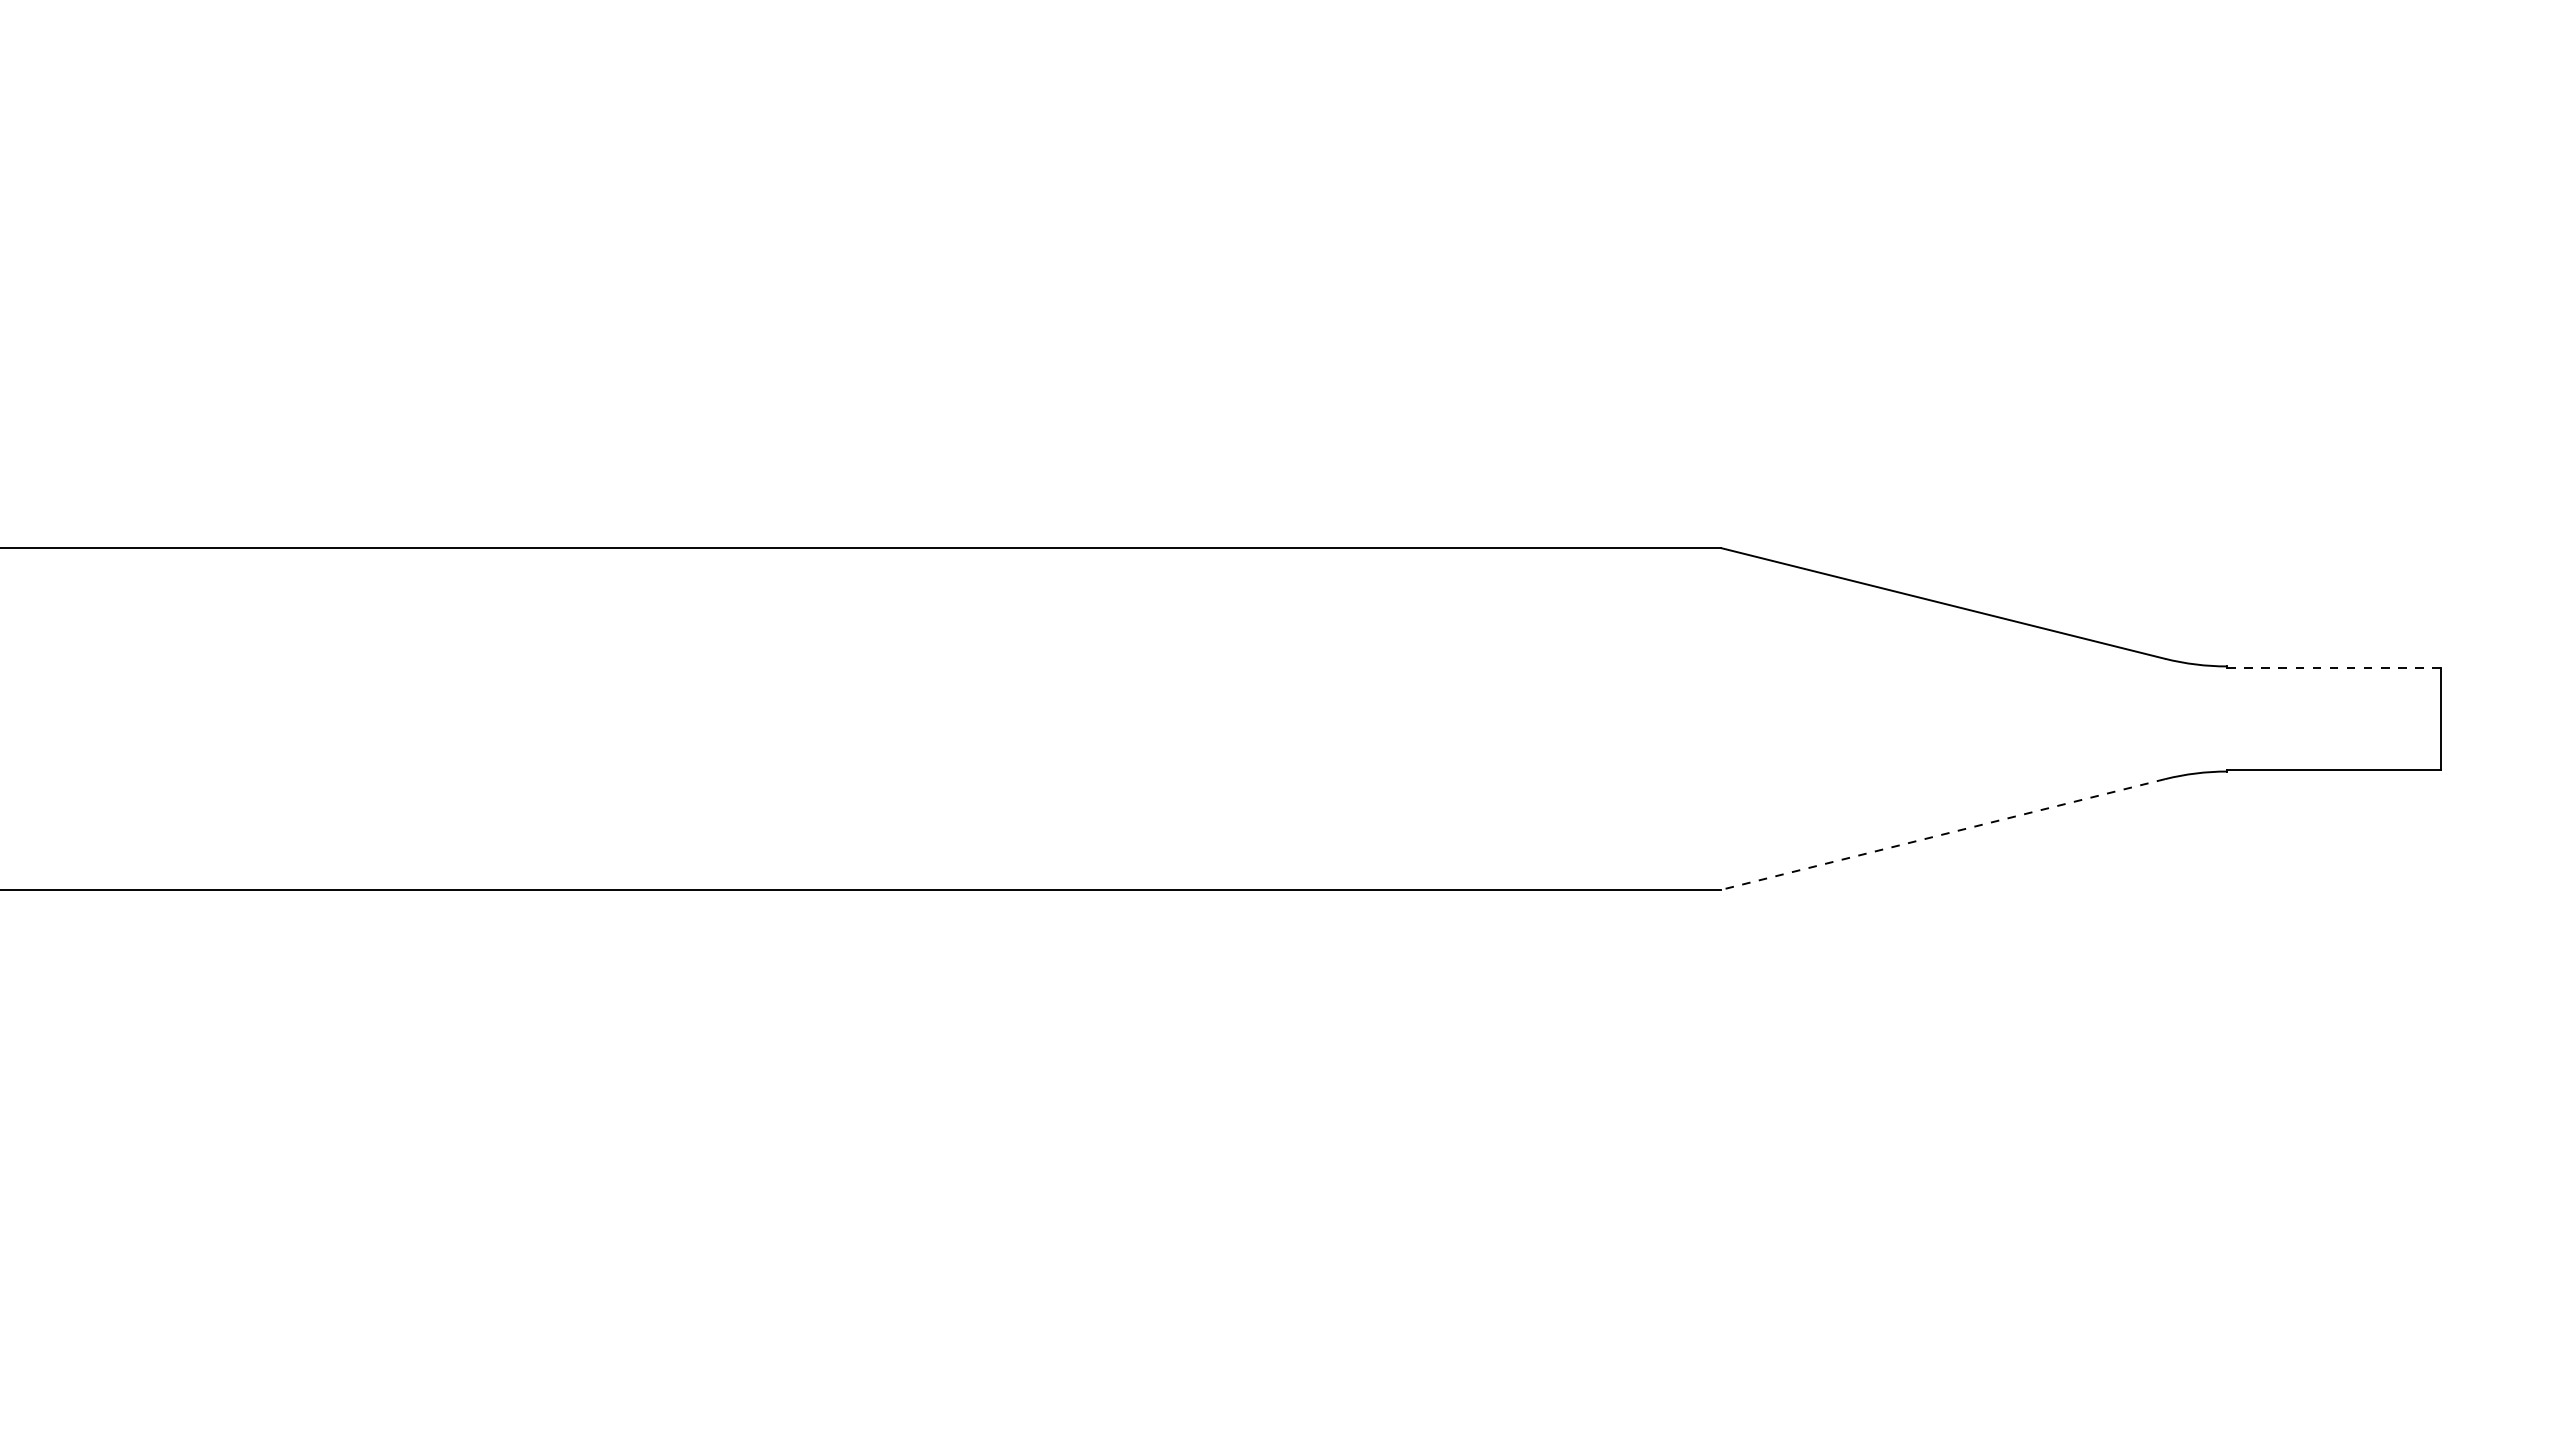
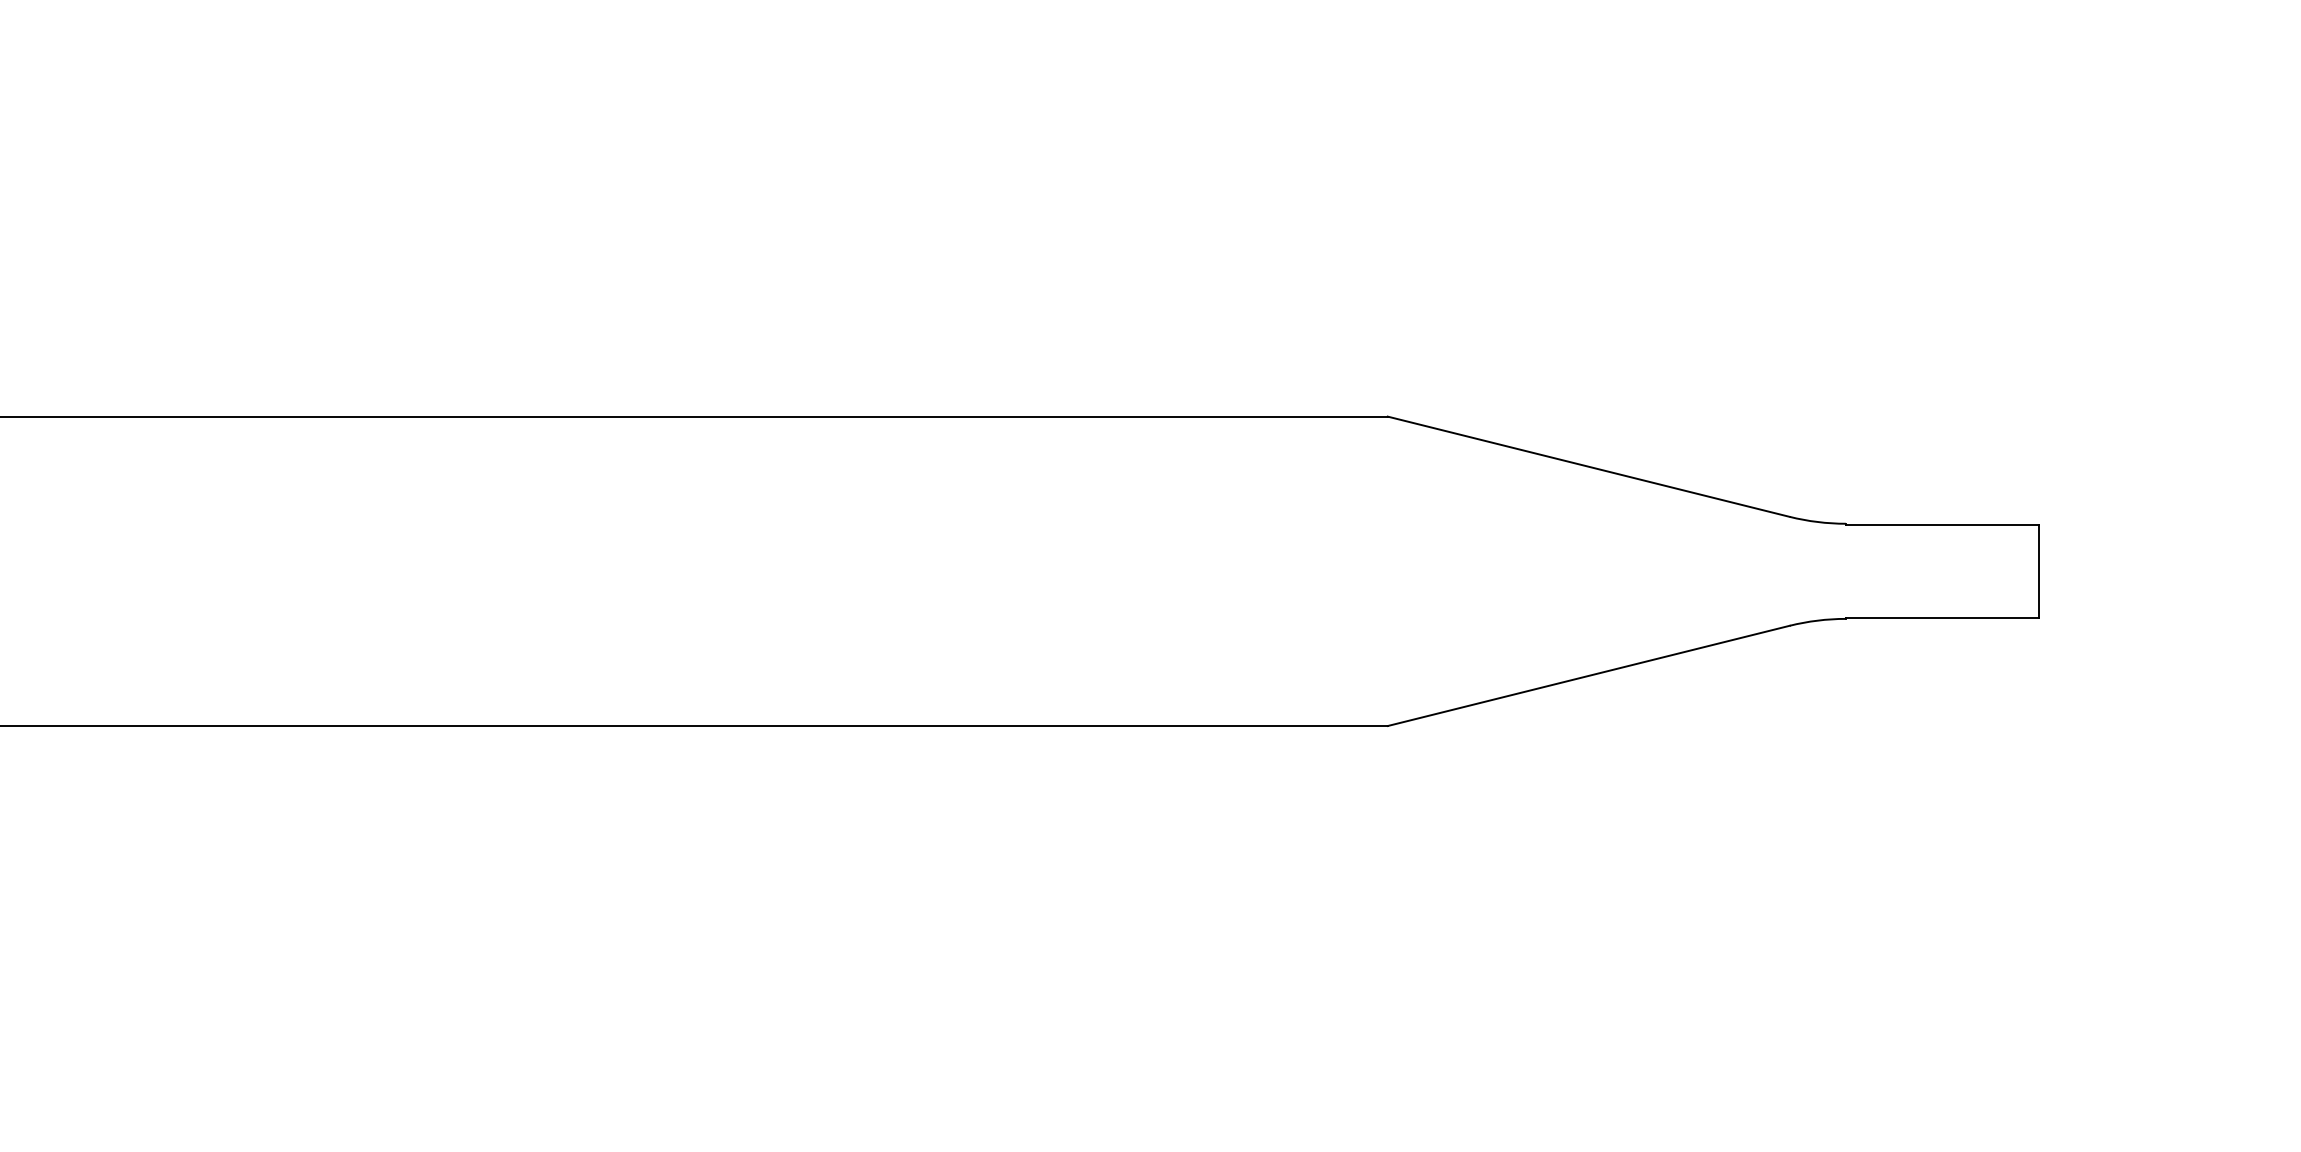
line: (2333, 667) -> (1942, 524), dashed -> solid
line: (1943, 834) -> (1589, 675), dashed -> solid

